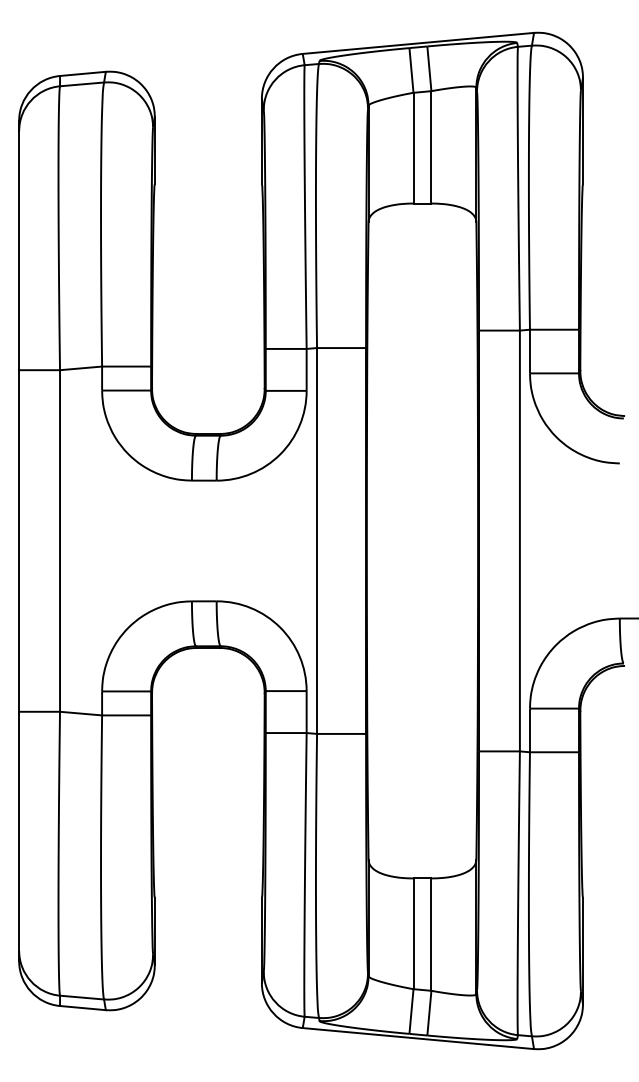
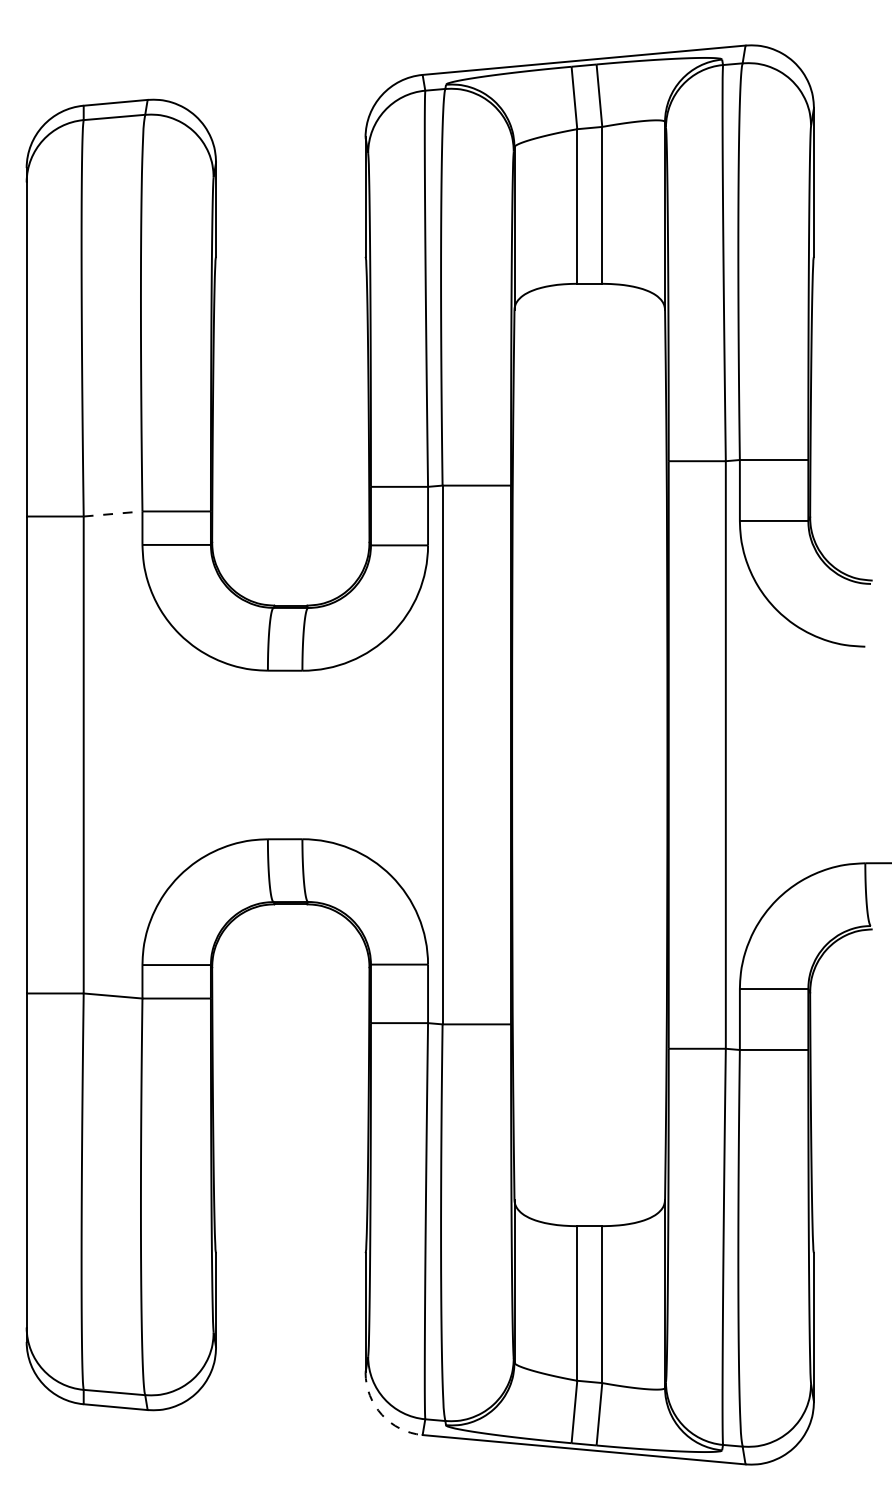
line: (81, 368) -> (113, 513), solid -> dashed
arc: (273, 1013) -> (381, 1414), solid -> dashed

